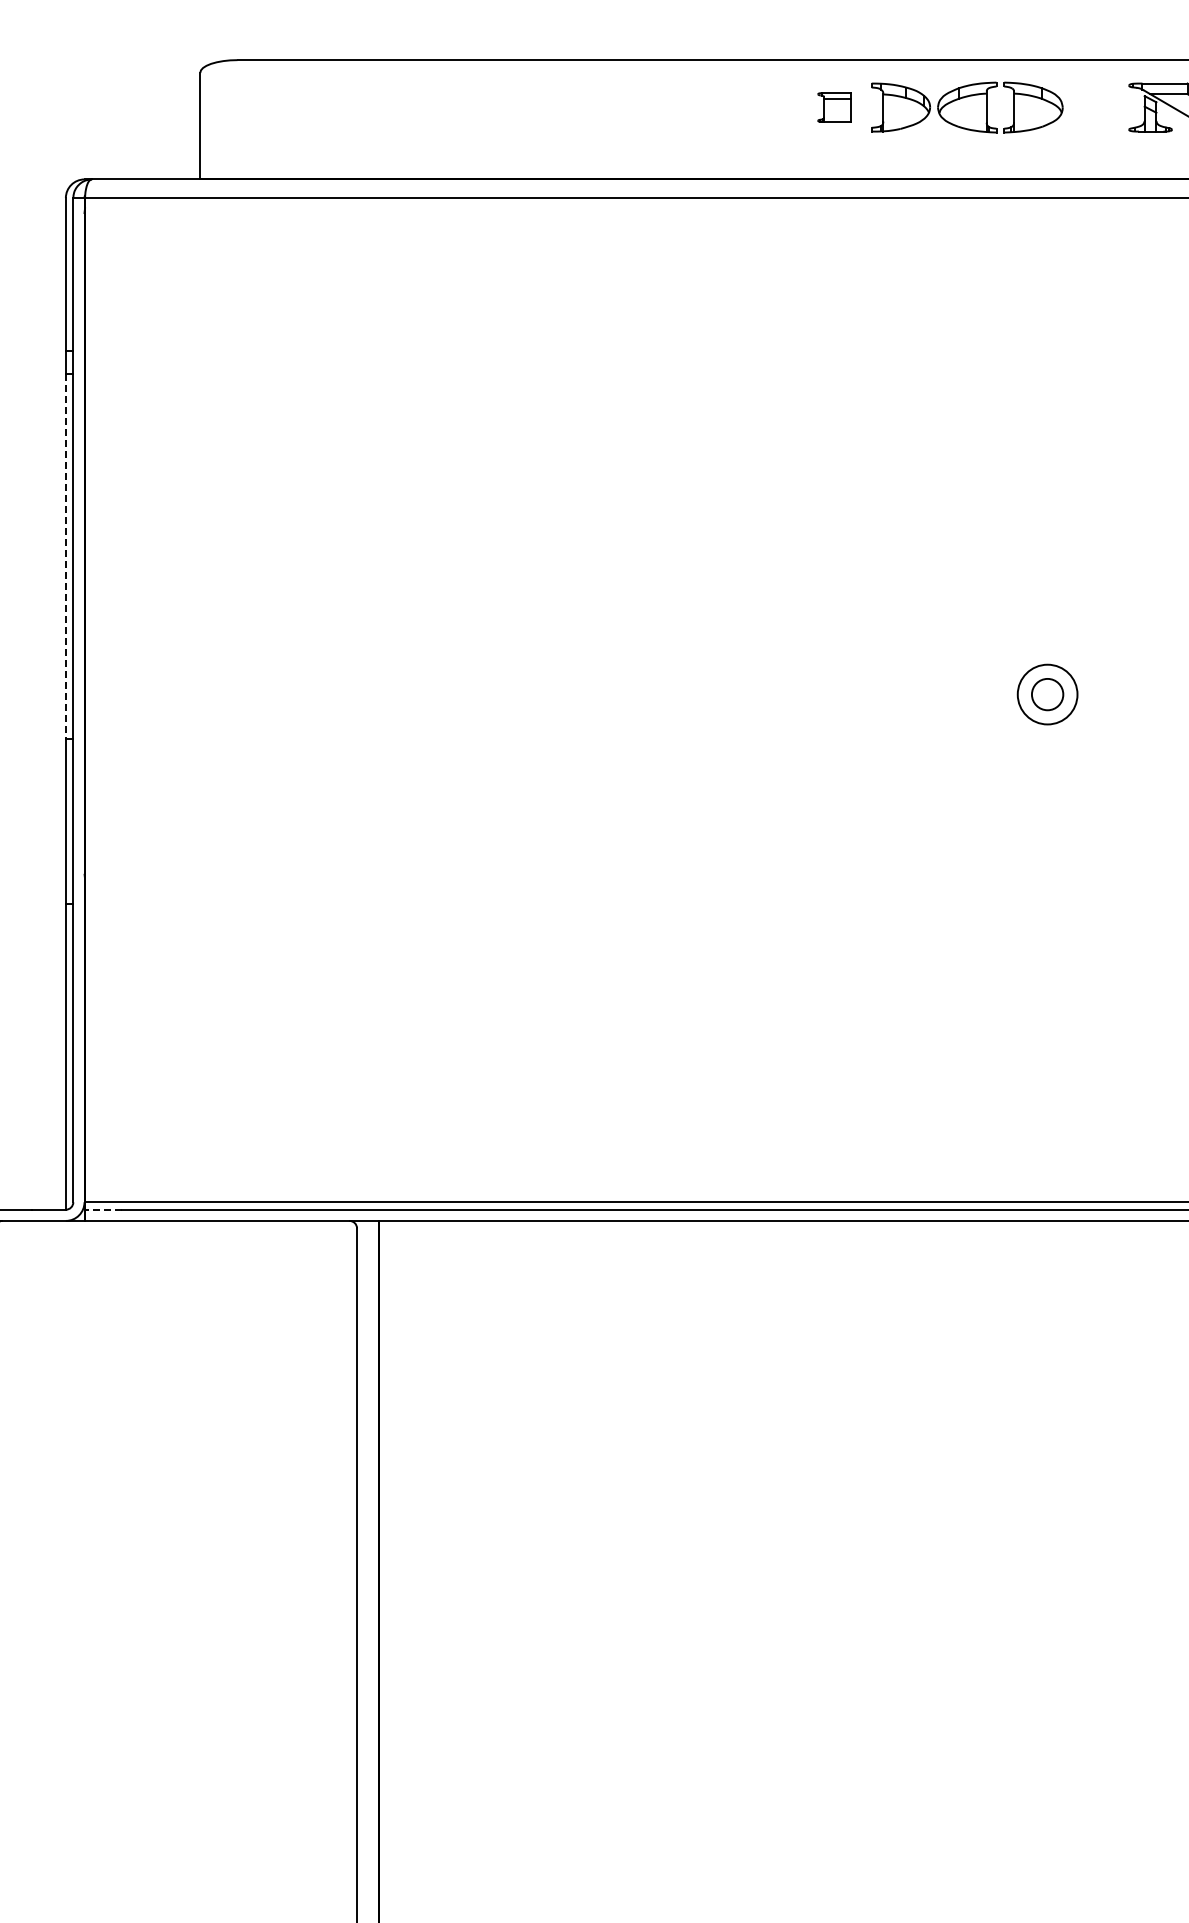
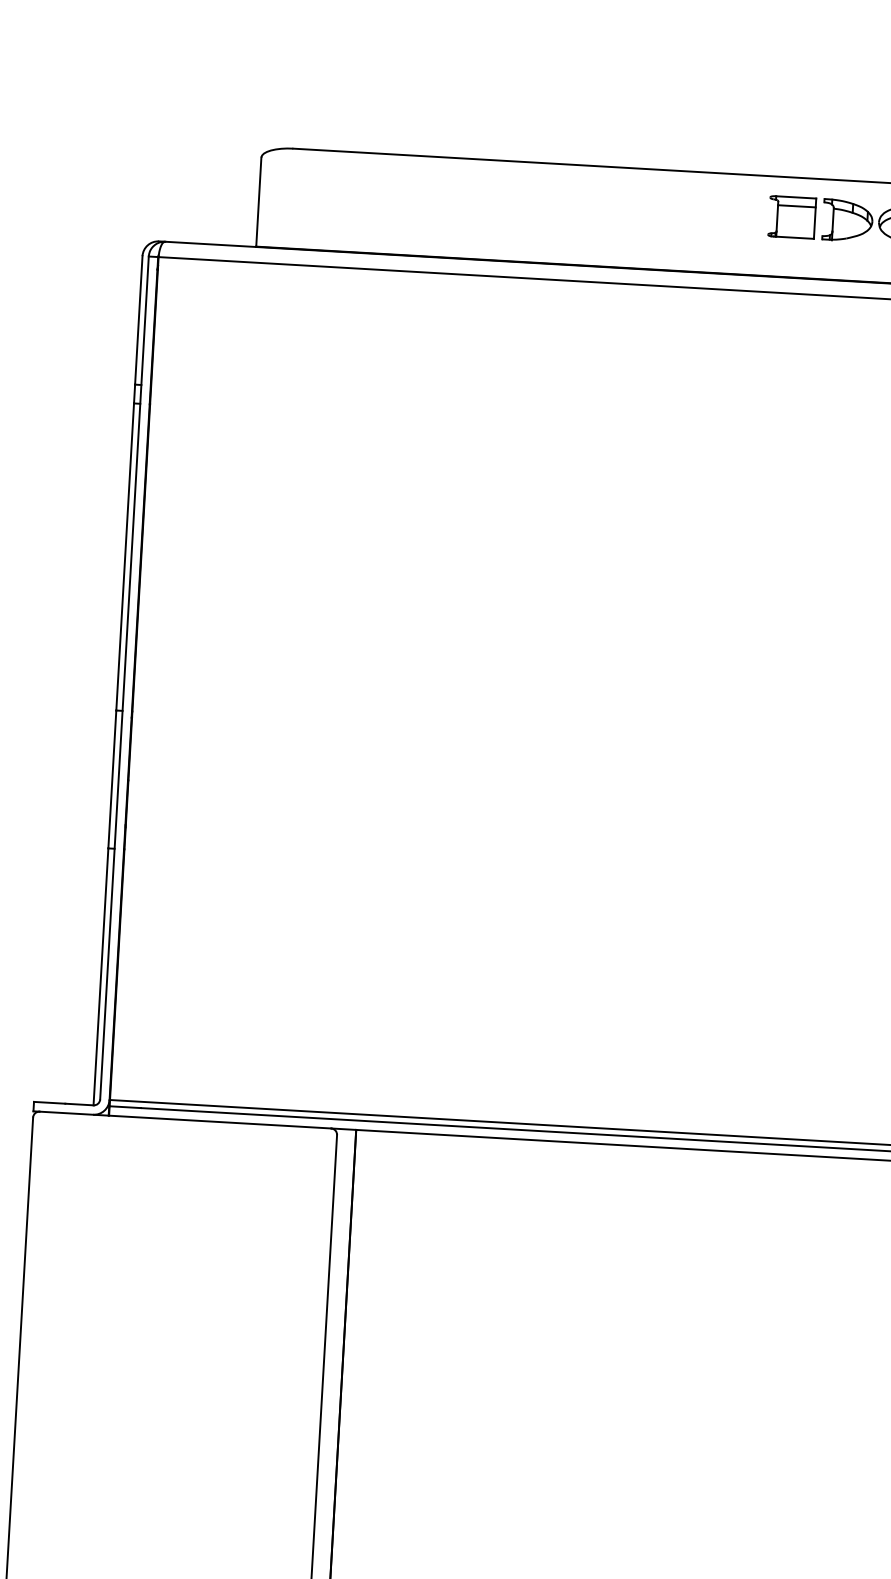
part: (834, 107) -> (792, 217), size x1.67
line: (65, 556) -> (124, 556), dashed -> solid
line: (103, 1209) -> (125, 1106), dashed -> solid

